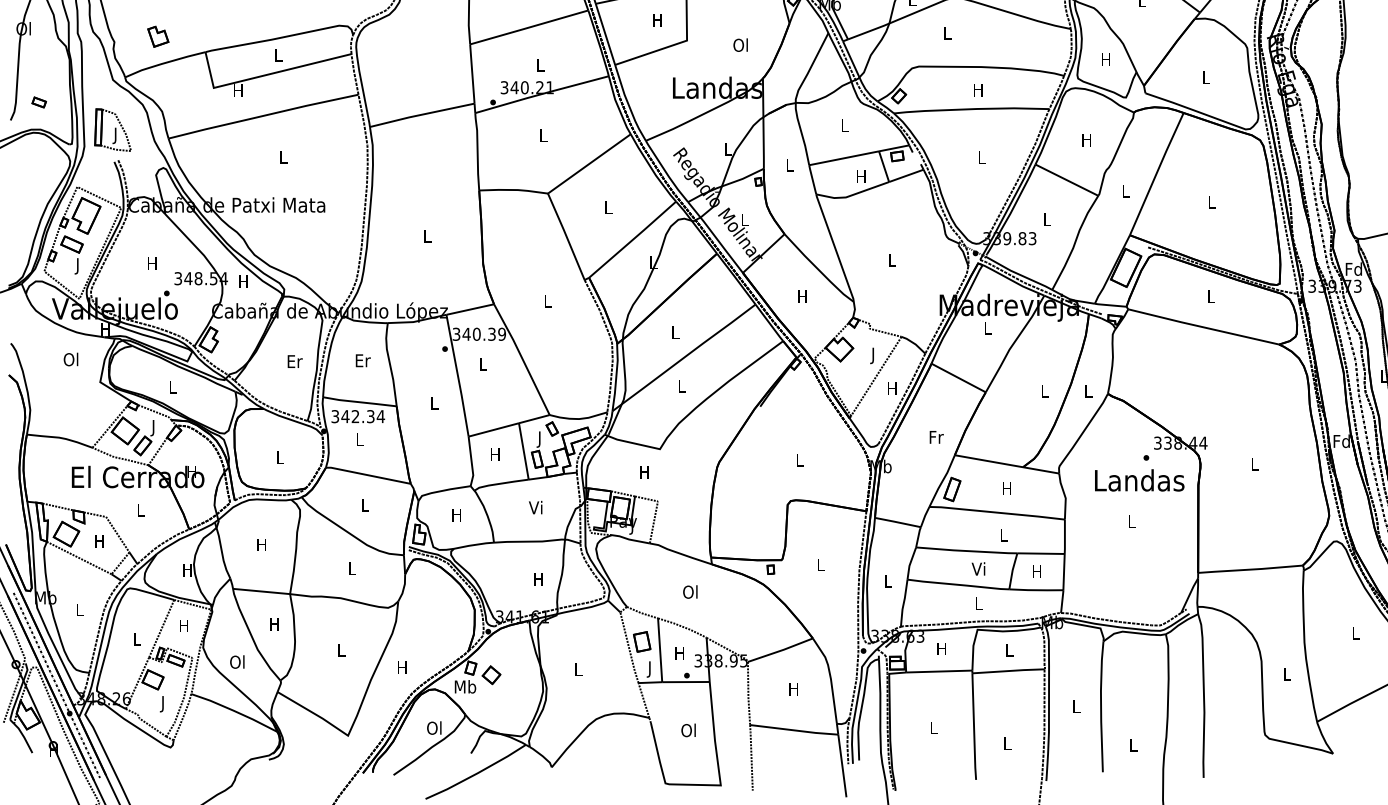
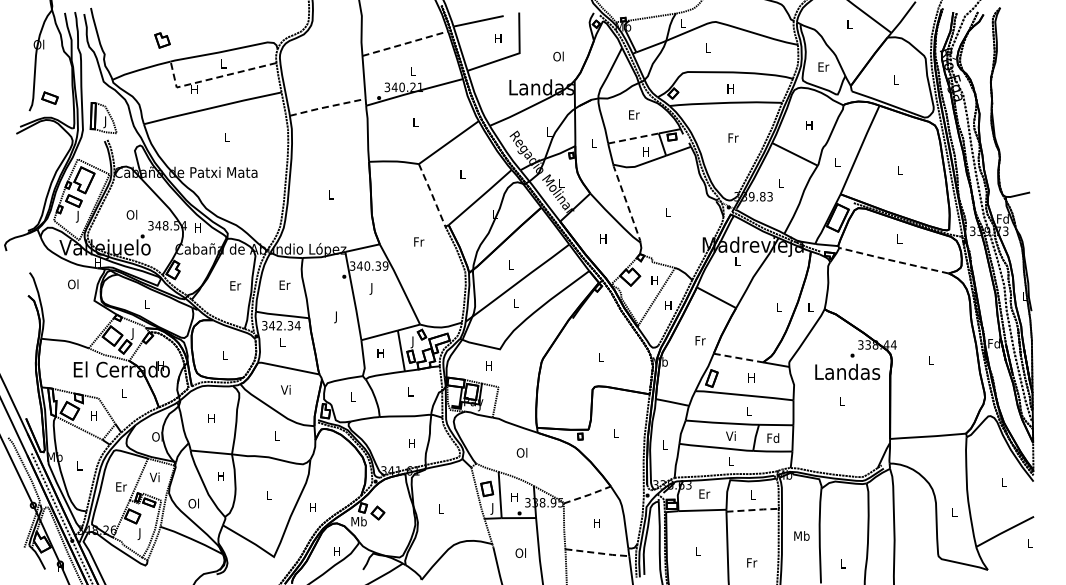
line: (528, 27) -> (404, 43), solid -> dashed
part: (158, 36) -> (162, 40), moved
text: (1106, 58) -> (823, 66), H -> Er
line: (263, 75) -> (212, 78), solid -> dashed
part: (39, 101) -> (50, 97), size x1.6
line: (420, 115) -> (326, 107), solid -> dashed
text: (845, 125) -> (634, 114), L -> Er
text: (982, 156) -> (733, 137), L -> Fr
line: (844, 158) -> (633, 138), solid -> dashed
line: (566, 235) -> (432, 194), solid -> dashed
line: (835, 247) -> (627, 203), solid -> dashed
text: (151, 263) -> (131, 214), H -> Ol
text: (548, 300) -> (419, 241), L -> Fr
line: (1202, 326) -> (893, 260), solid -> dashed
text: (873, 355) -> (654, 281), J -> H
text: (482, 365) -> (371, 288), L -> J
text: (434, 405) -> (336, 317), L -> J
line: (990, 461) -> (739, 358), solid -> dashed
text: (363, 504) -> (285, 389), L -> Vi
text: (535, 507) -> (409, 391), Vi -> L
text: (456, 514) -> (352, 396), H -> L
text: (187, 569) -> (157, 436), H -> Ol
text: (1037, 570) -> (773, 437), H -> Fd
text: (183, 626) -> (154, 477), H -> Vi
text: (137, 638) -> (121, 486), L -> Er
text: (942, 648) -> (704, 493), H -> Er
line: (782, 650) -> (588, 495), solid -> dashed
line: (1009, 671) -> (753, 510), solid -> dashed
text: (1075, 706) -> (801, 535), L -> Mb
text: (434, 728) -> (336, 551), Ol -> H
line: (794, 730) -> (597, 553), solid -> dashed
text: (1008, 743) -> (752, 562), L -> Fr

